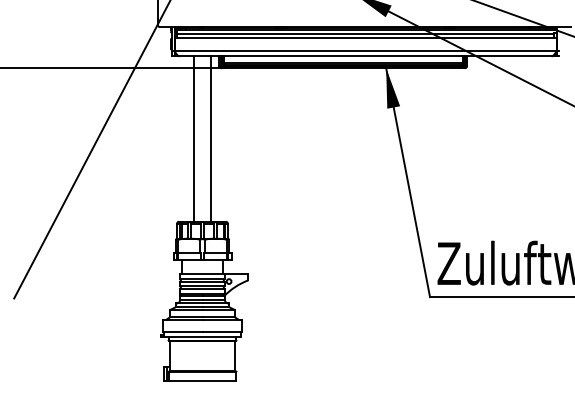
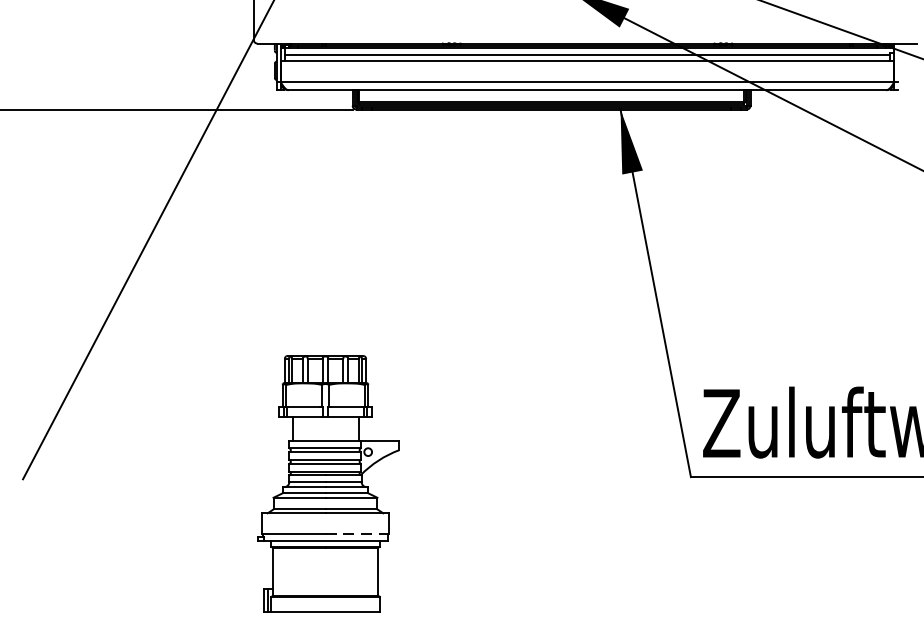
line: (193, 138) -> (311, 222), removed
line: (211, 138) -> (339, 222), removed
line: (222, 332) -> (357, 533), solid -> dashed

